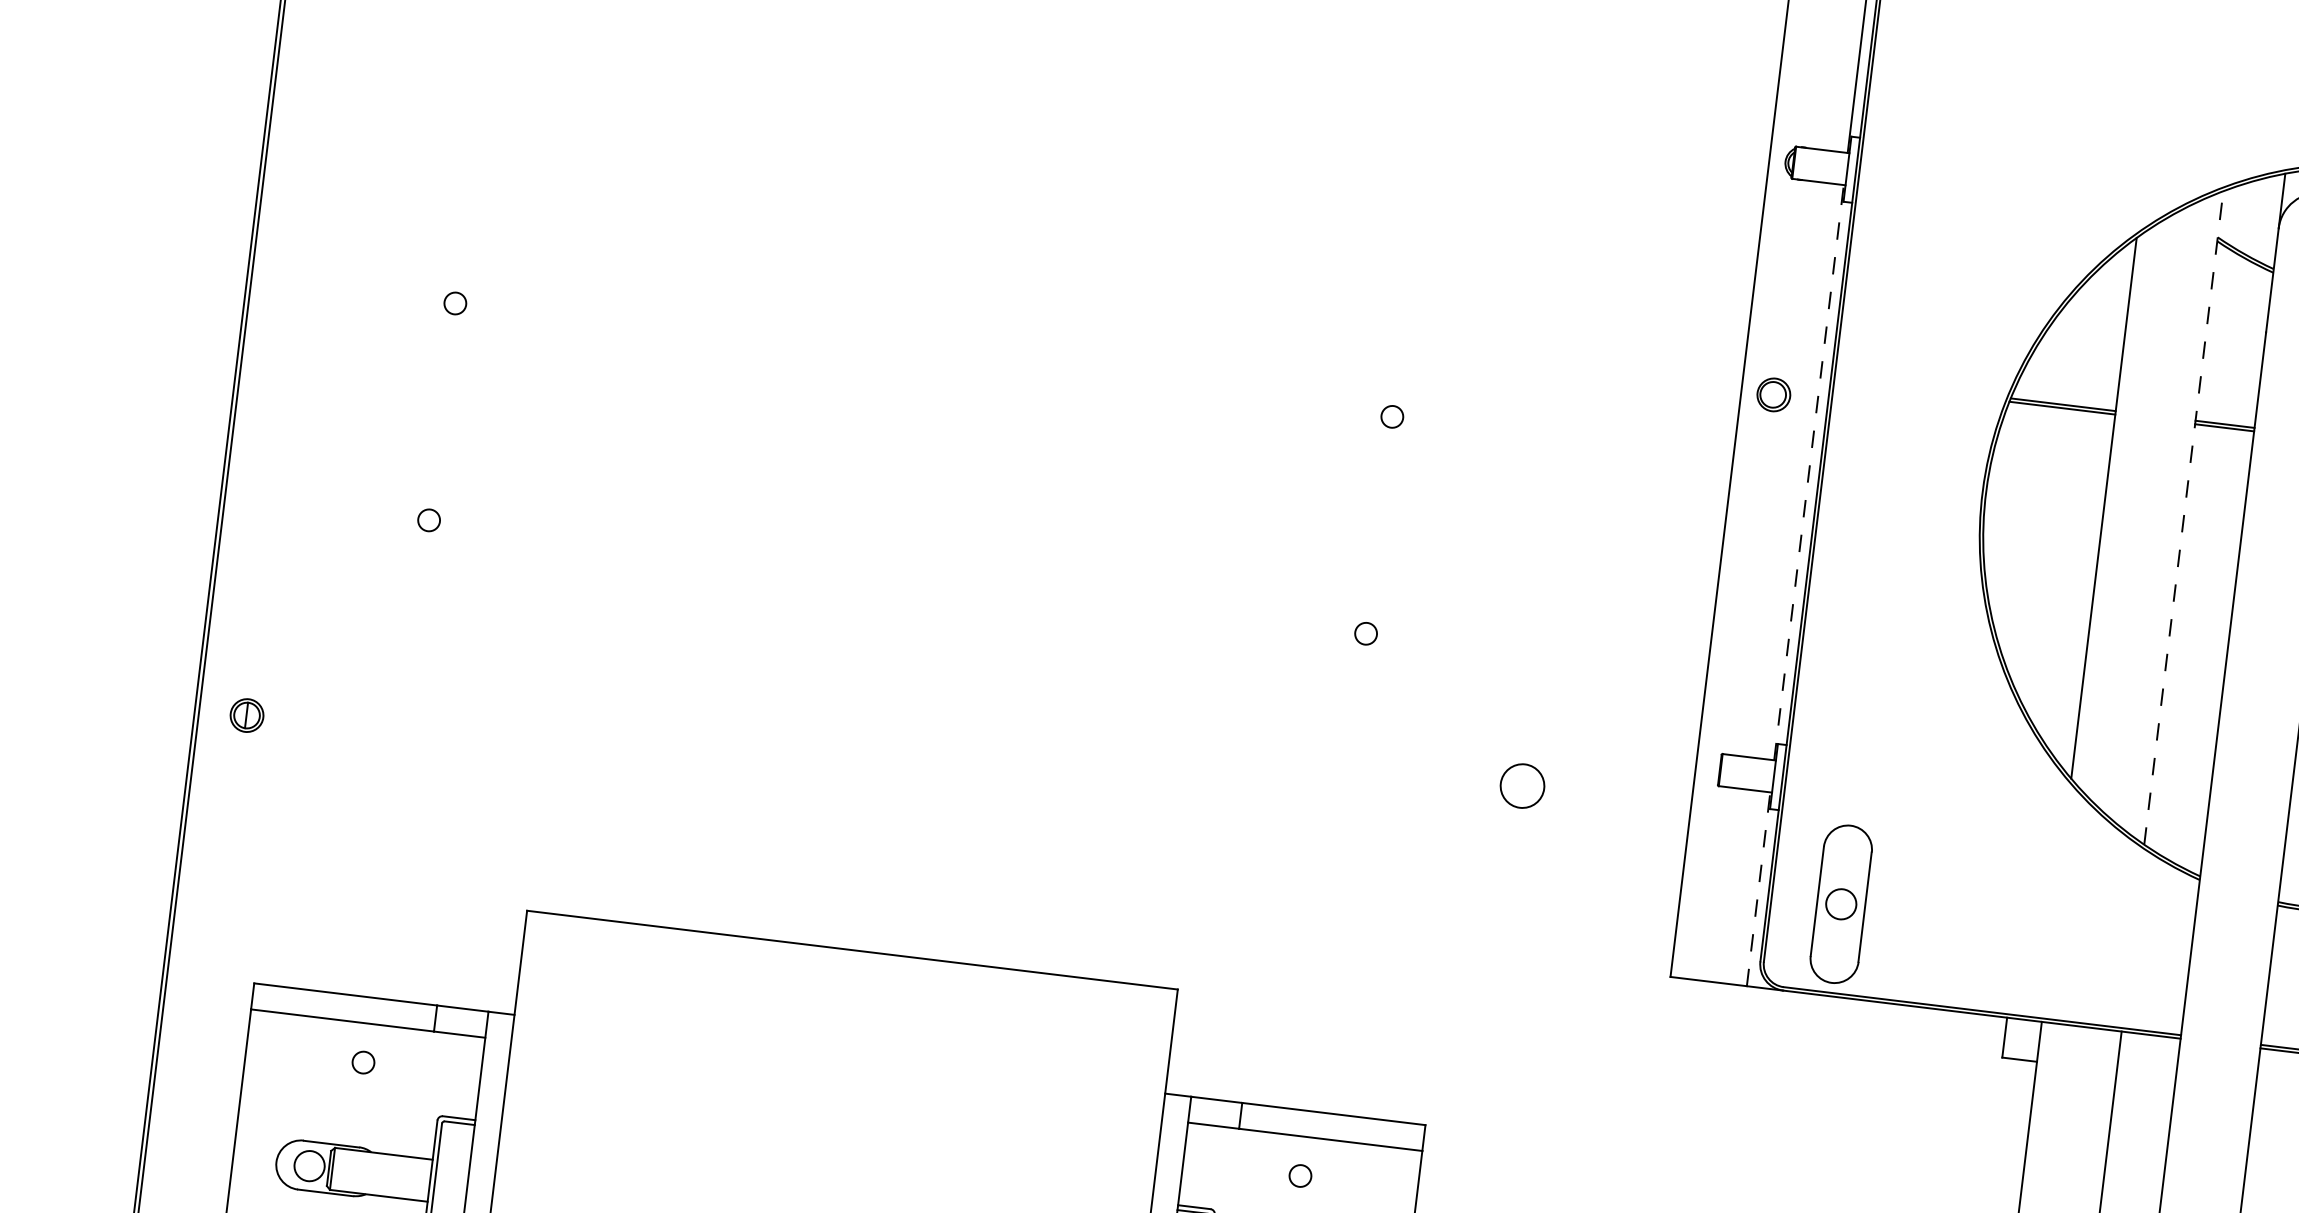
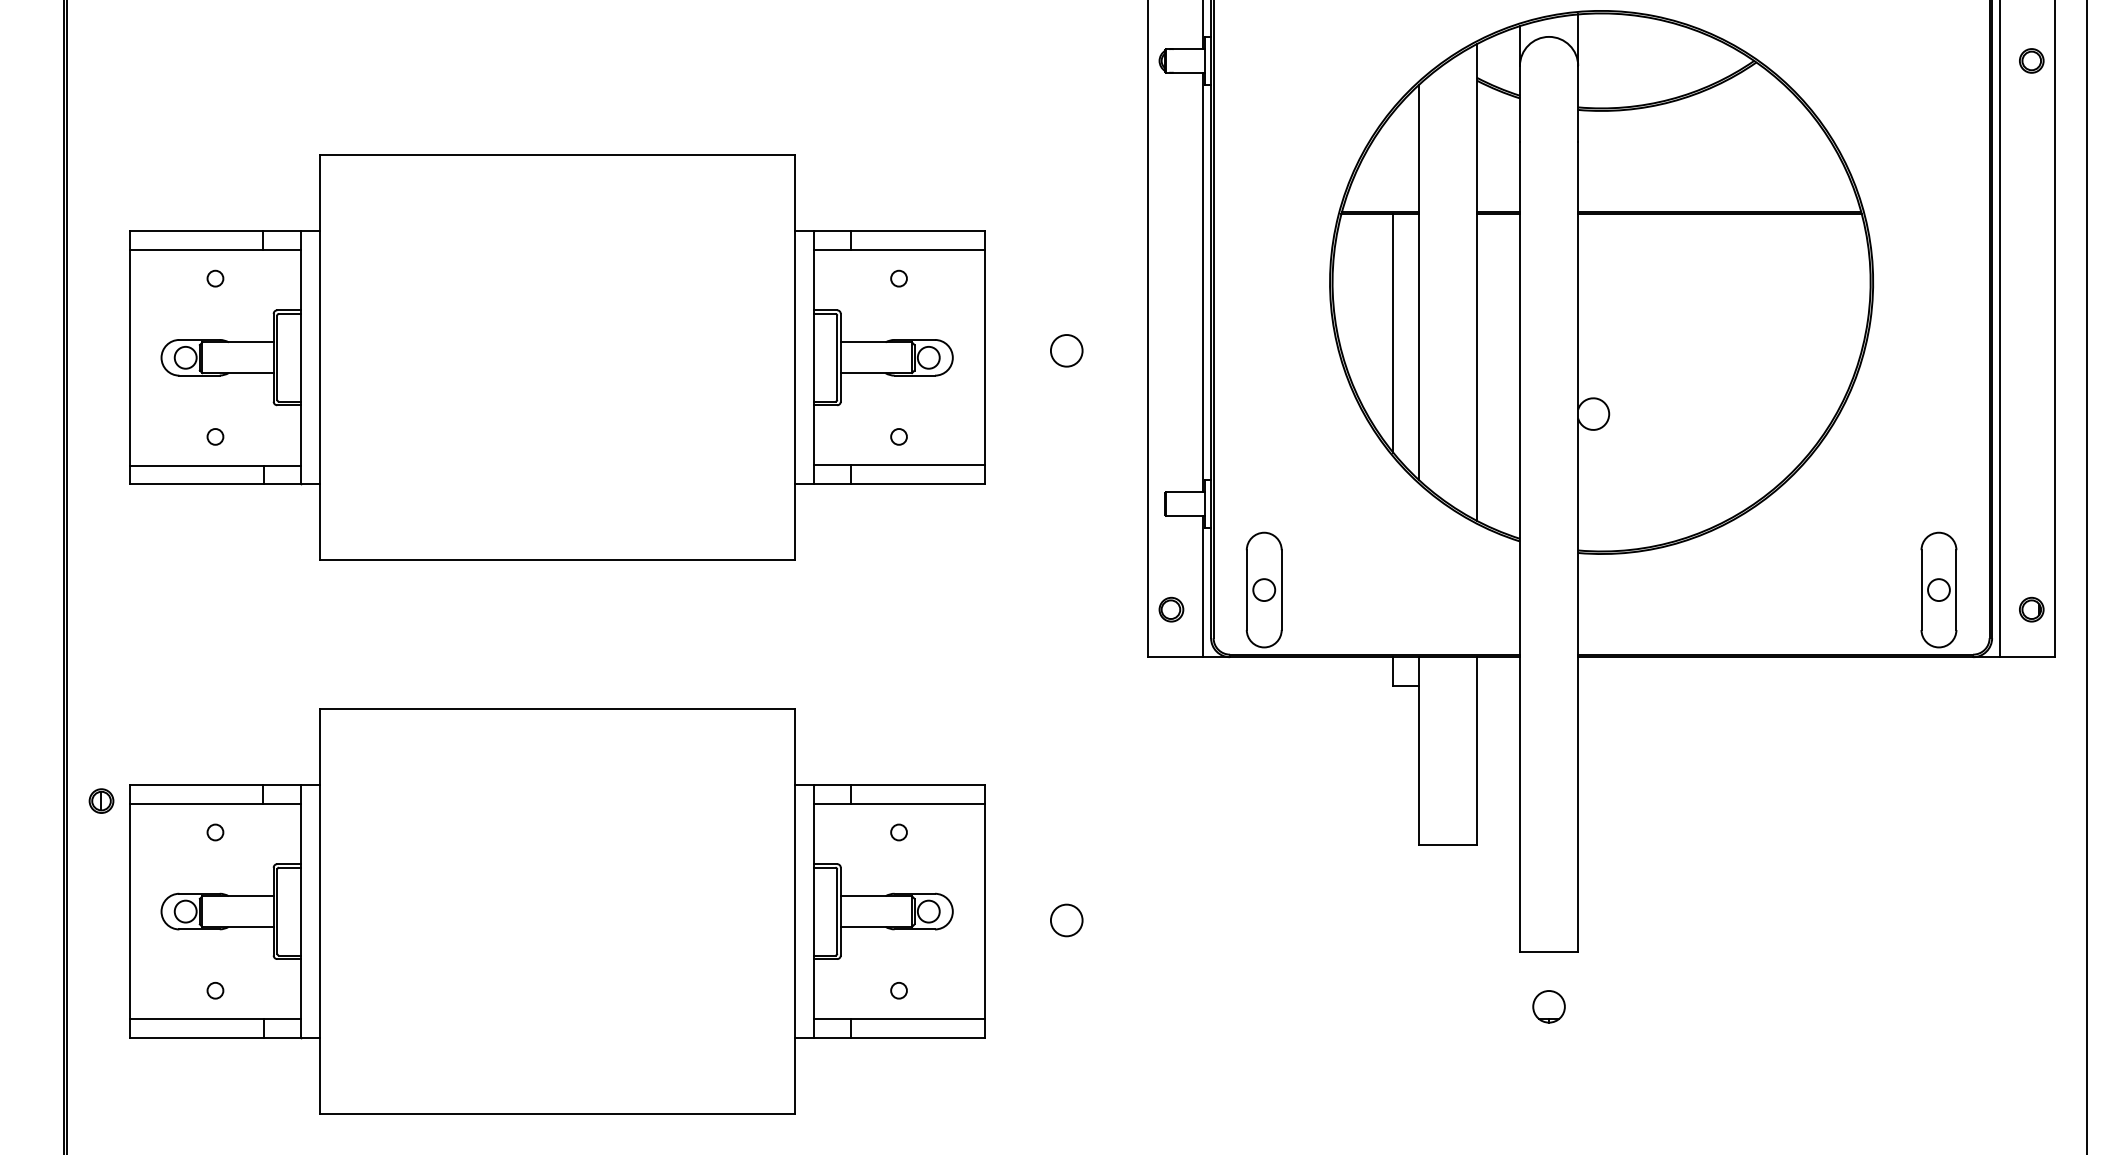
part: (1773, 394) -> (1171, 609), moved
part: (911, 468) -> (557, 357), added
line: (1809, 472) -> (1203, 282), dashed -> solid
line: (2183, 516) -> (1476, 281), dashed -> solid
line: (2061, 574) -> (1393, 333), added
part: (247, 714) -> (101, 800), moved
circle: (1522, 785) -> (1066, 350), moved
line: (1758, 889) -> (1203, 586), dashed -> solid

